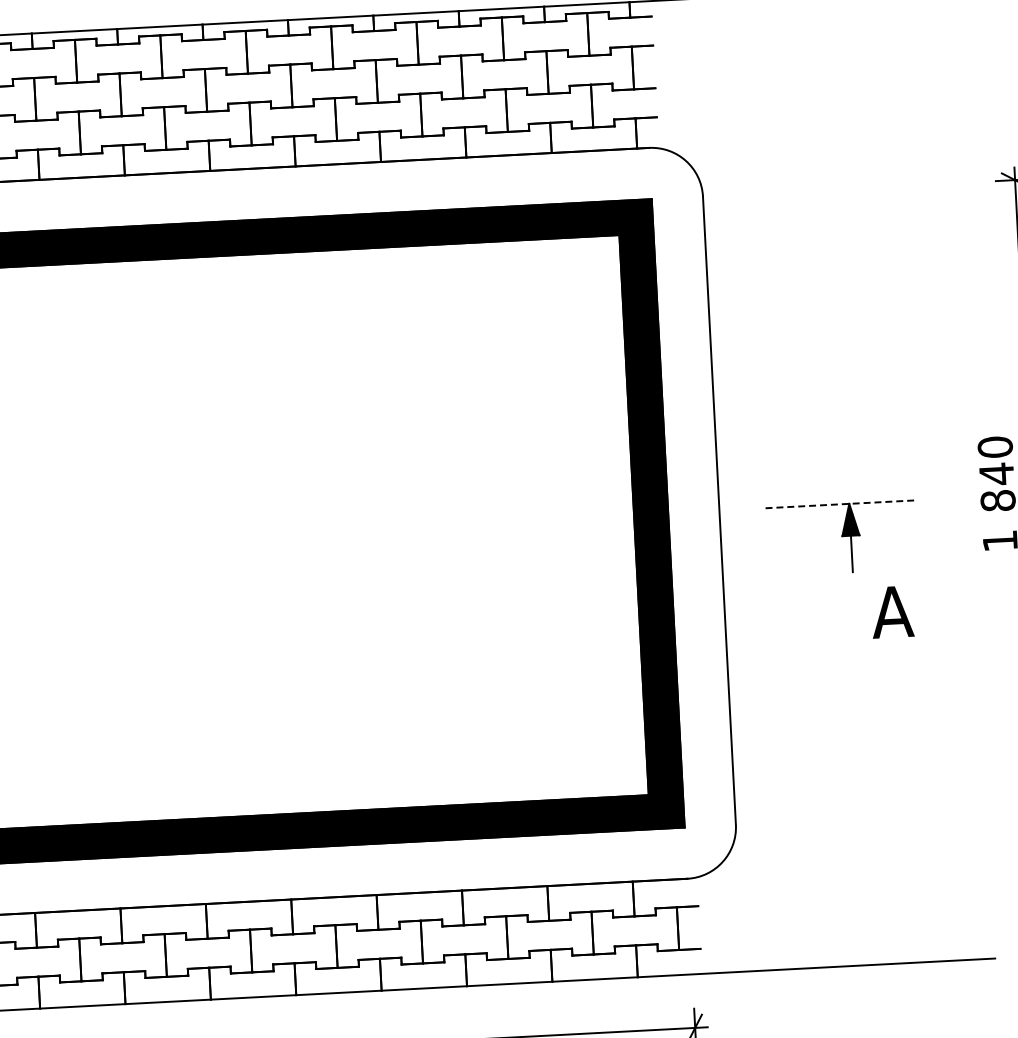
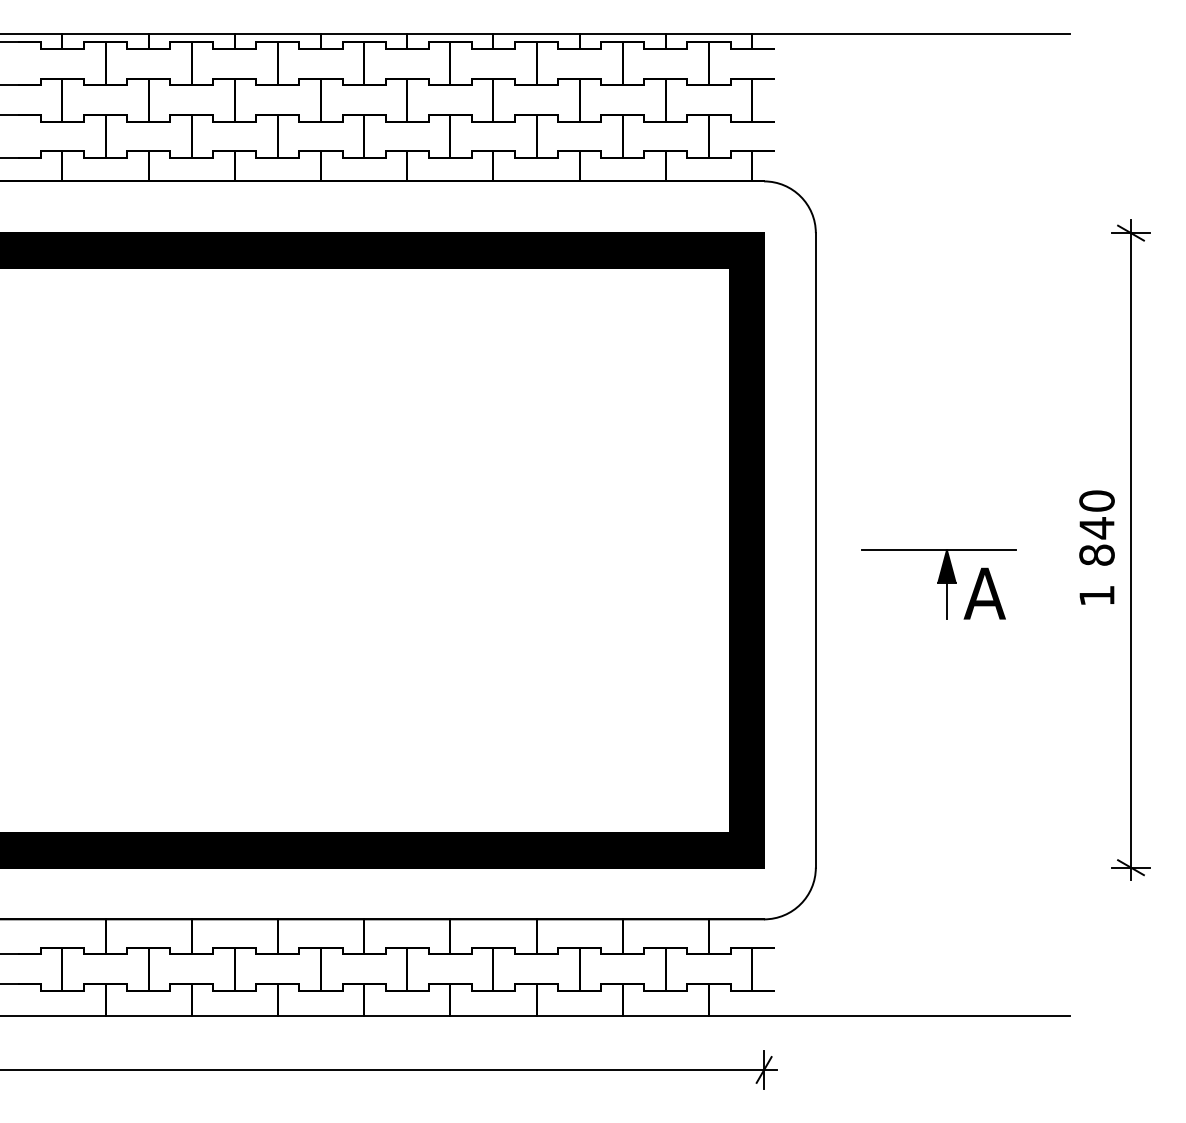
line: (841, 504) -> (939, 550), dashed -> solid
text: (892, 611) -> (984, 593), moved

